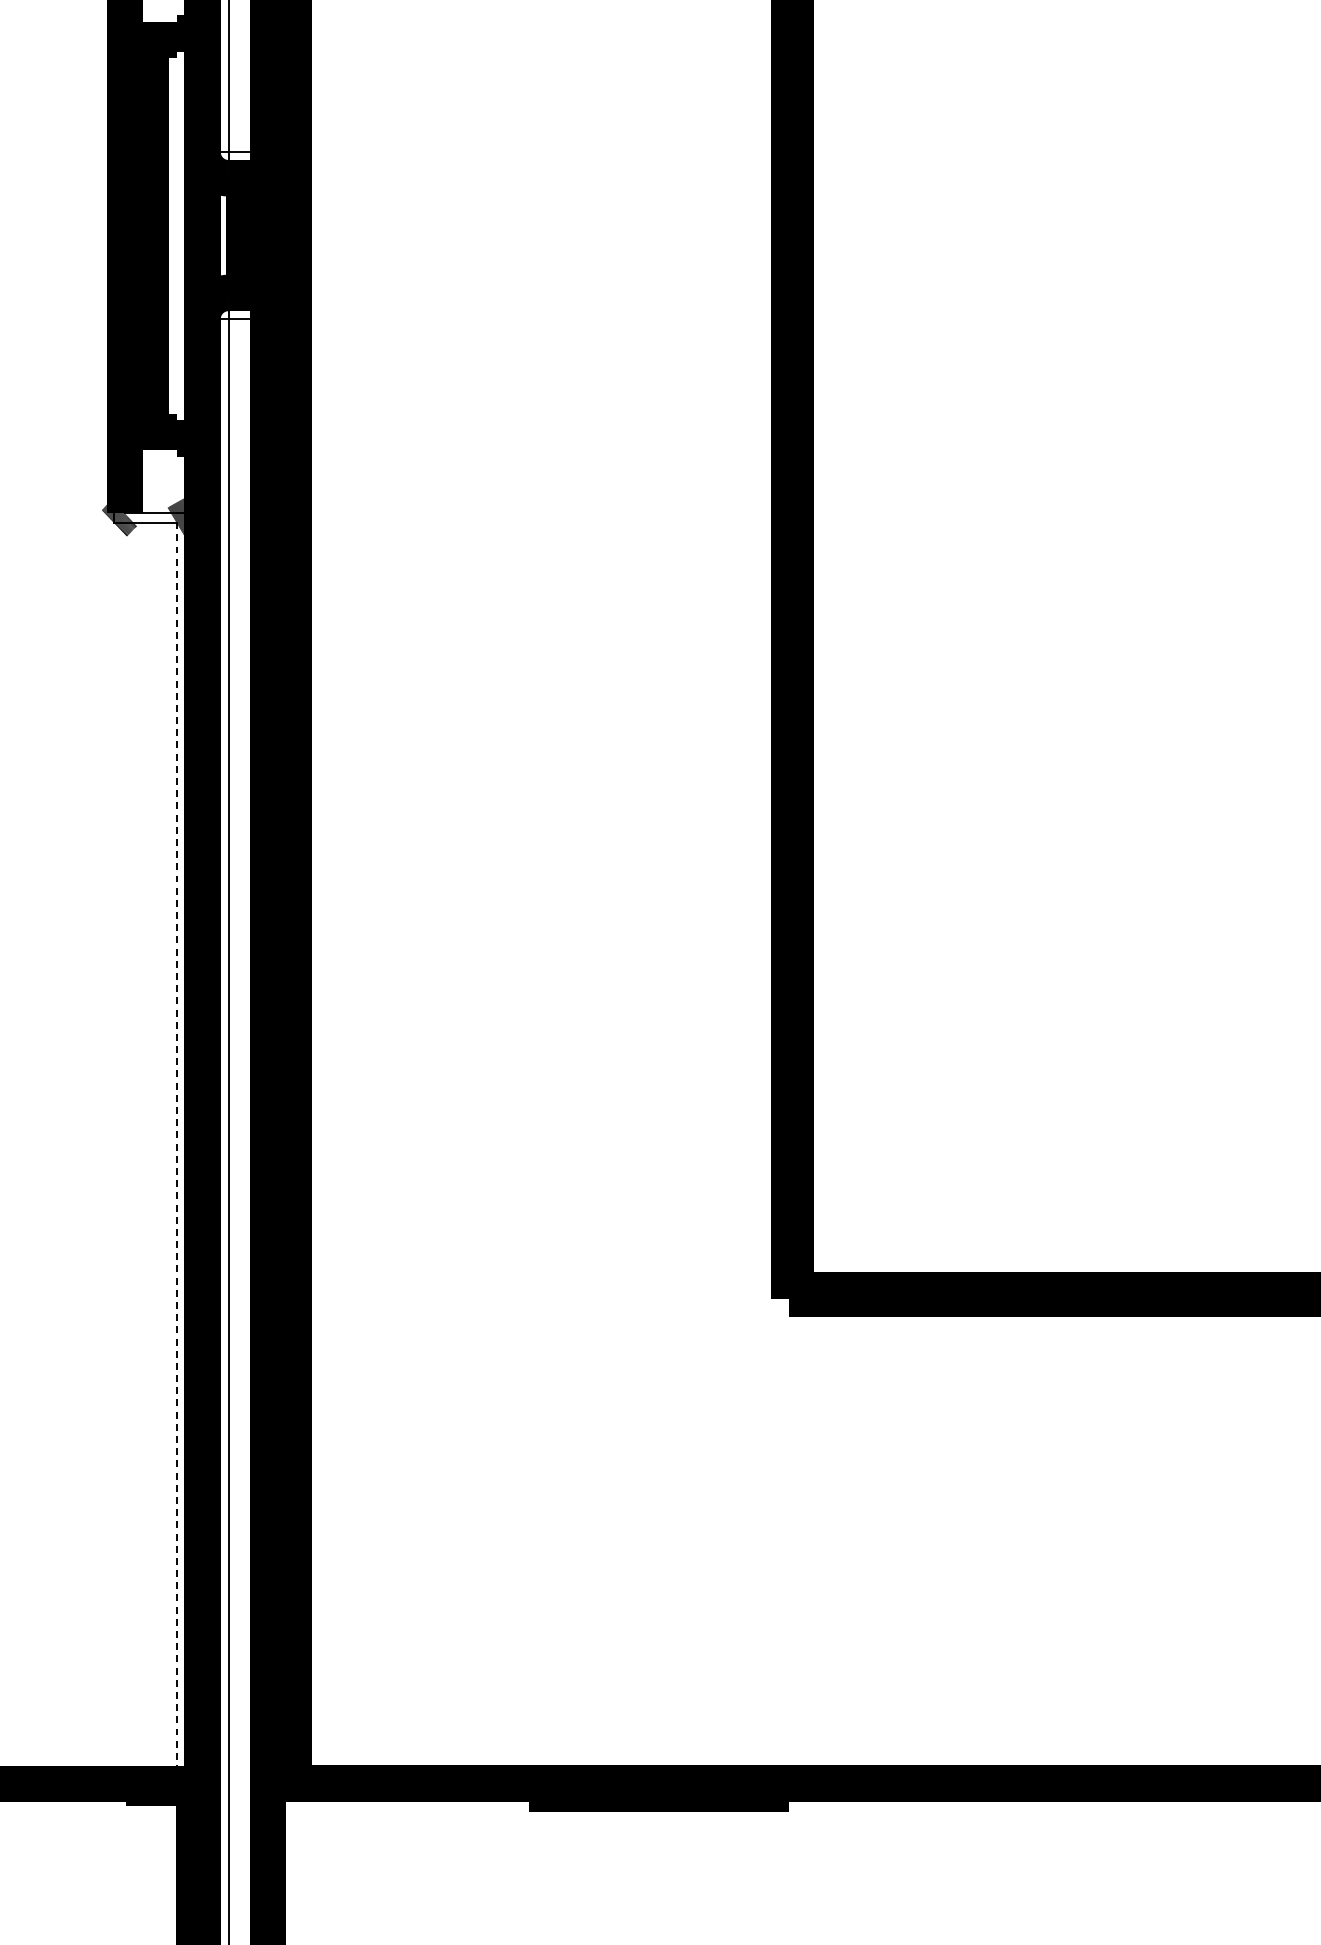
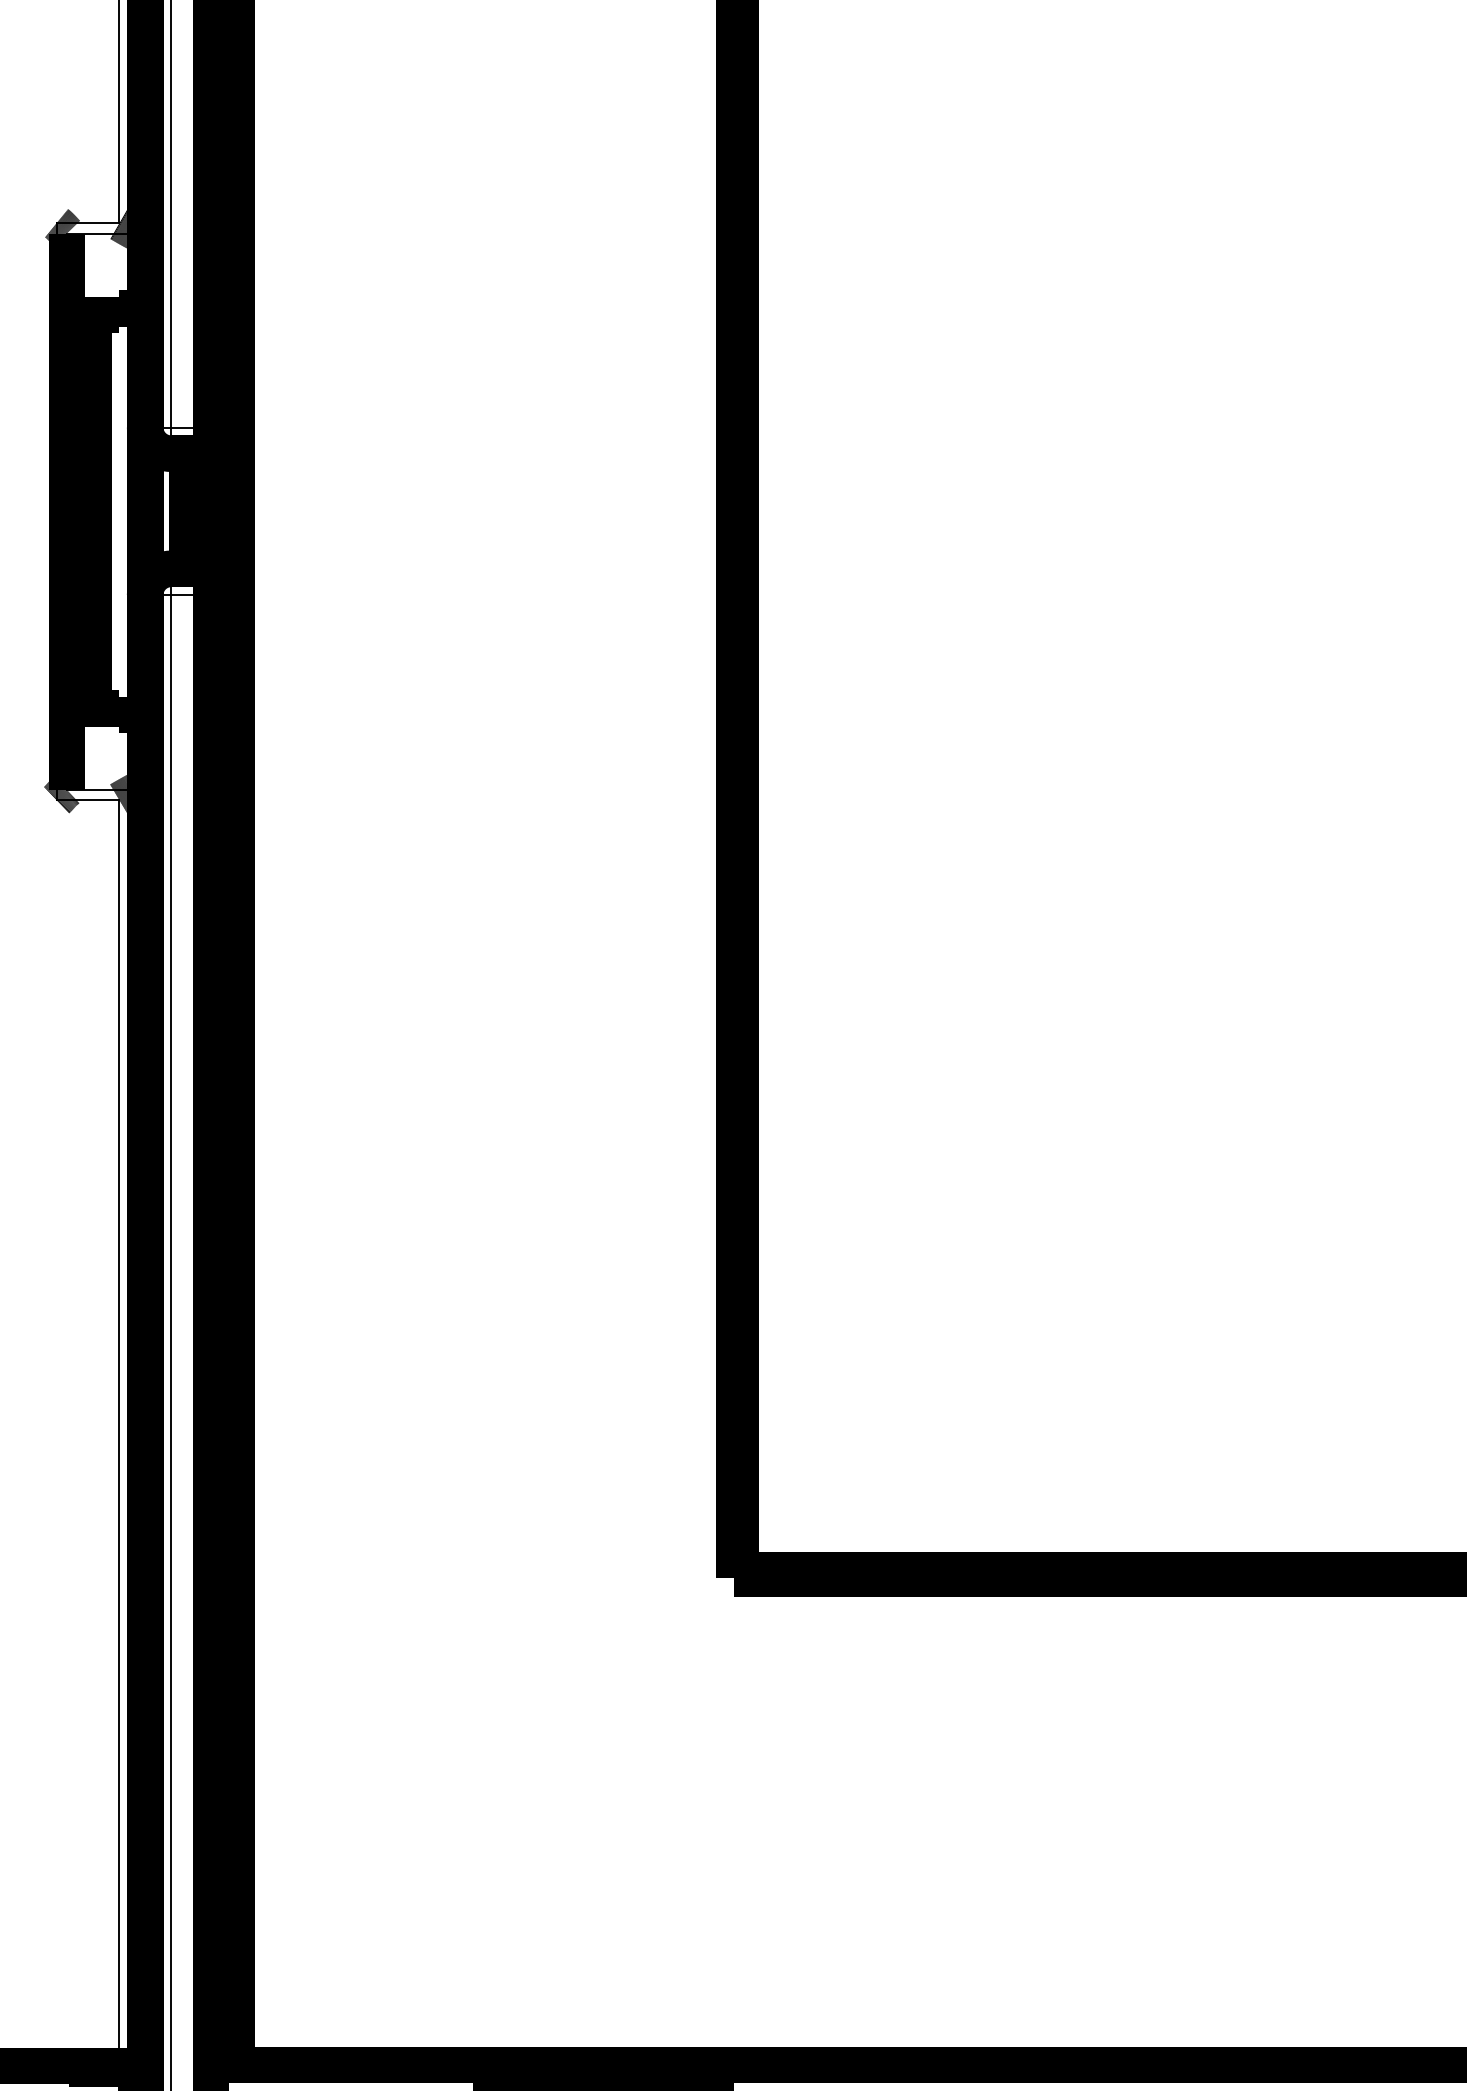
line: (176, 1154) -> (119, 1433), dashed -> solid

